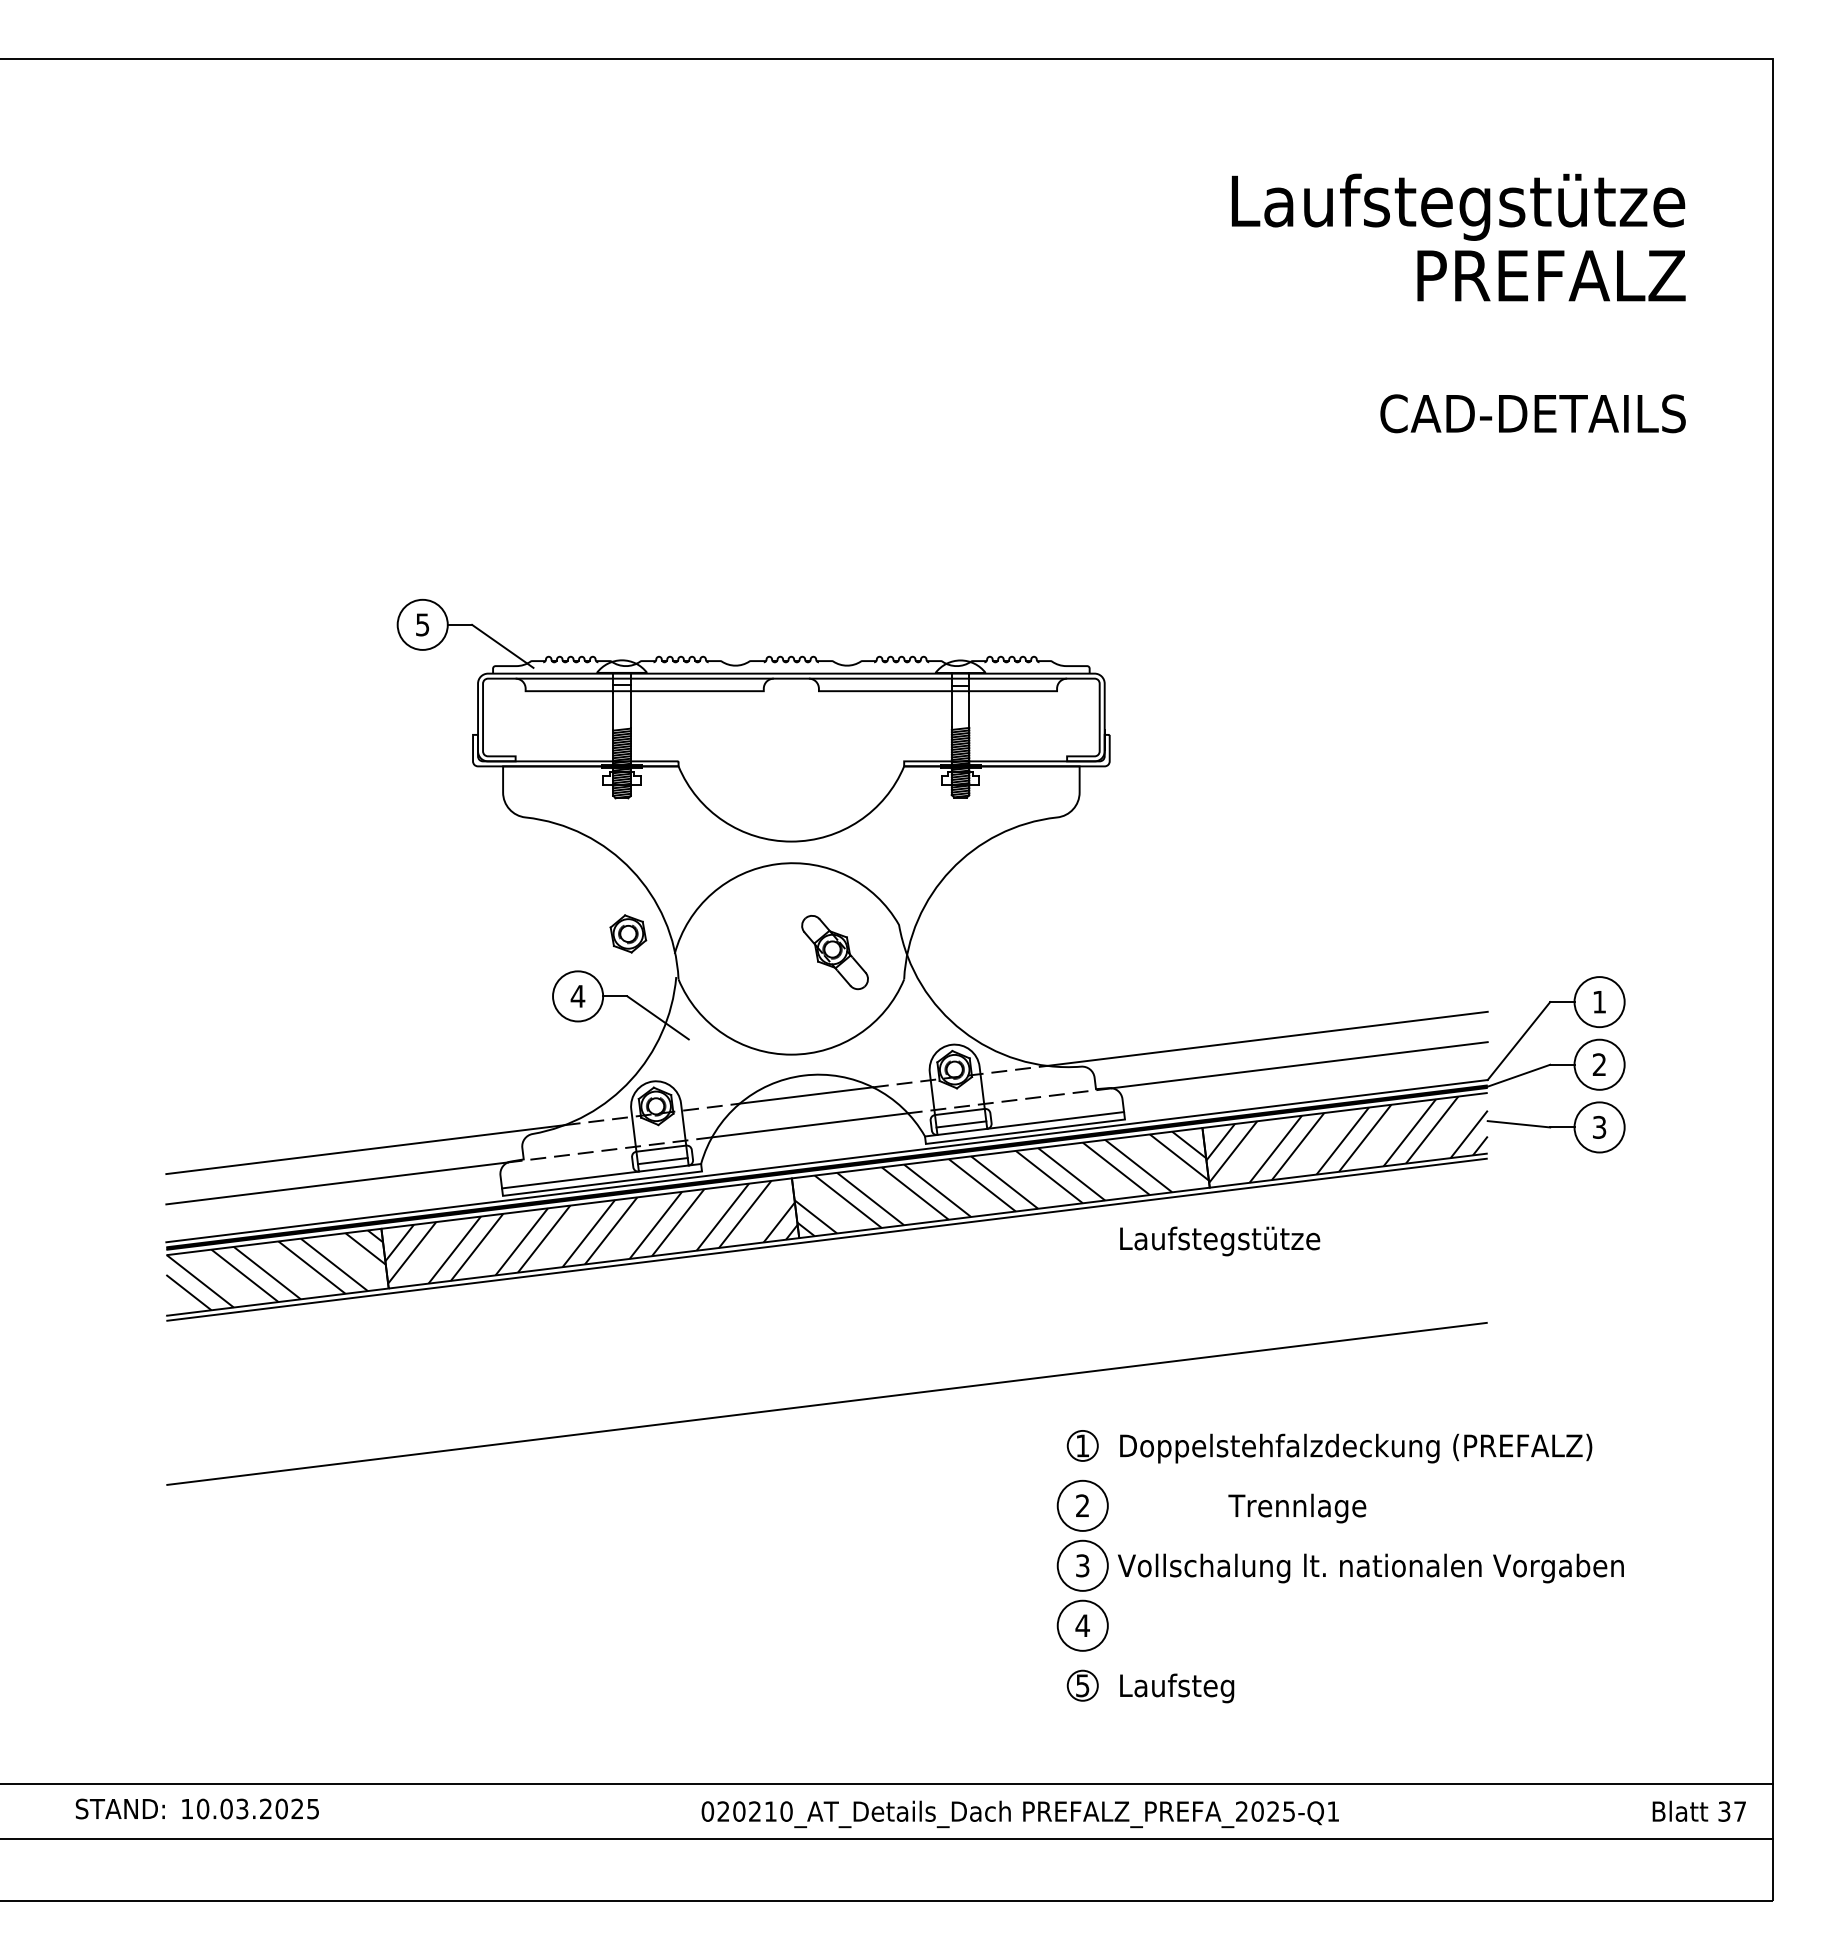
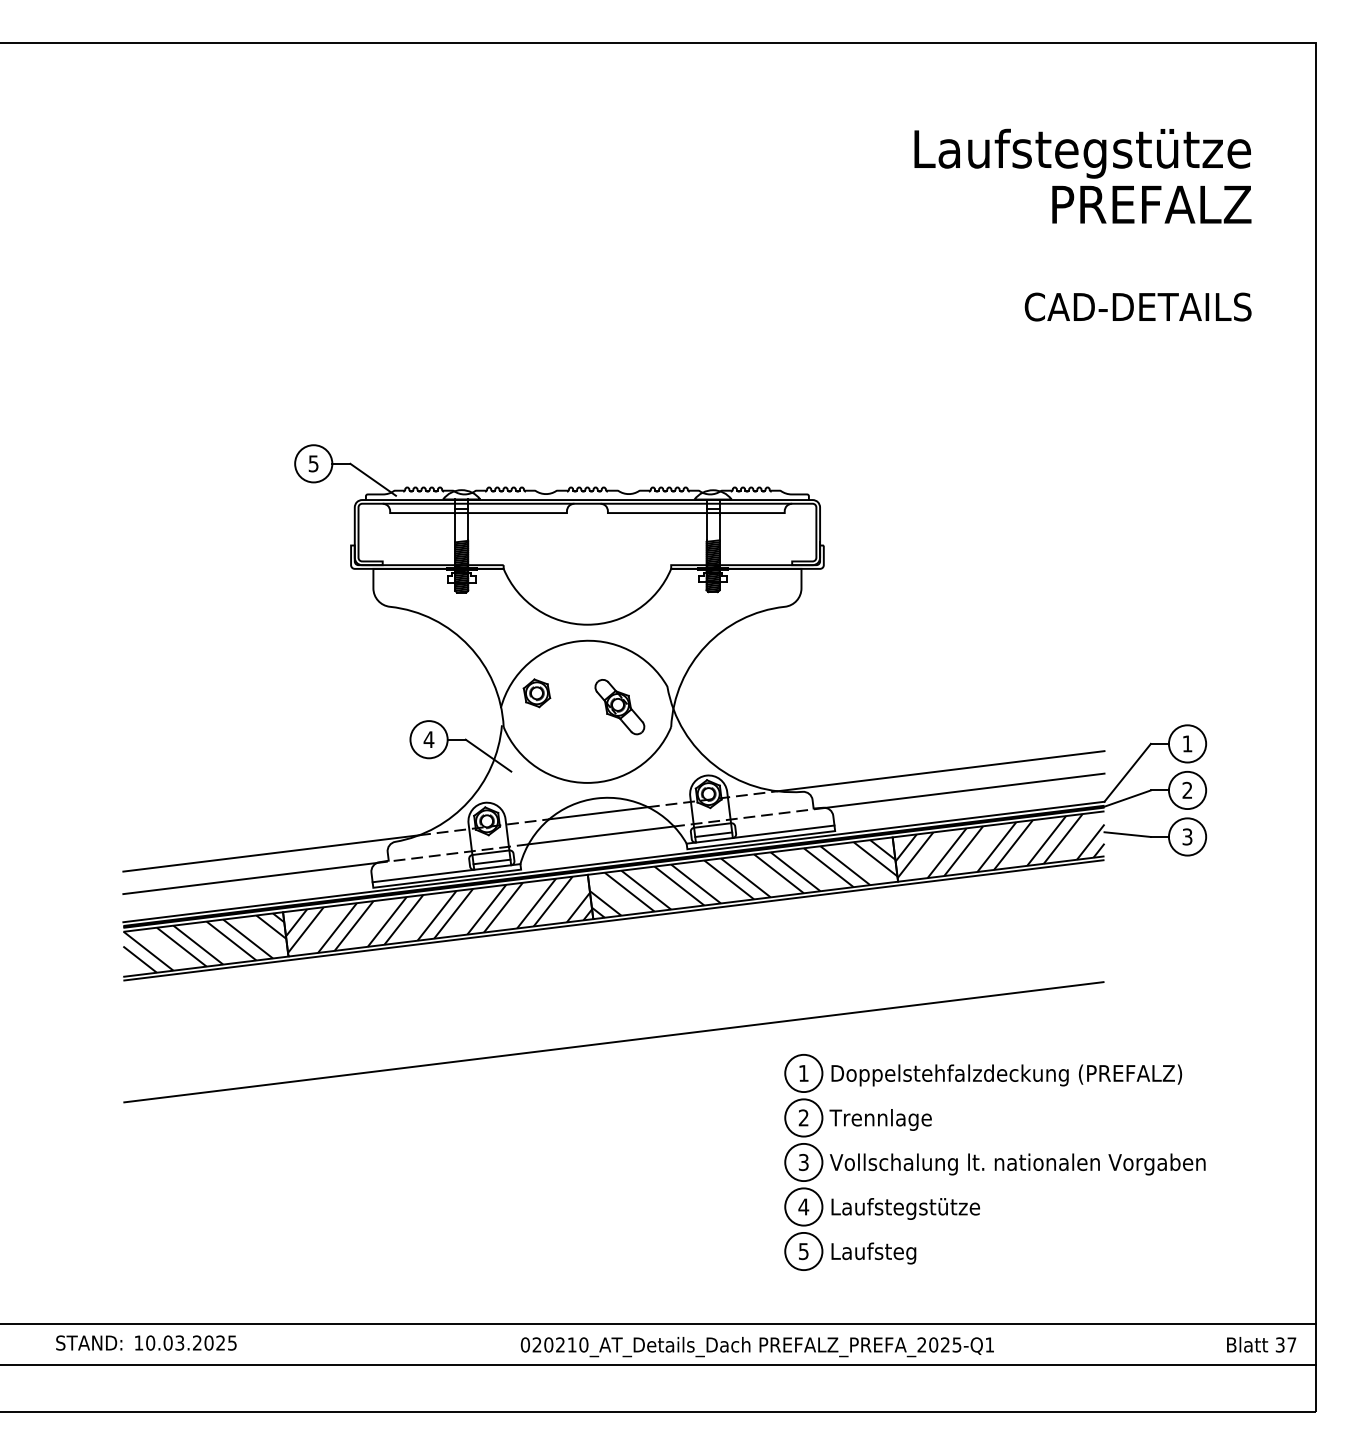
part: (628, 933) -> (537, 692), moved
text: (1220, 1241) -> (906, 1209), moved
circle: (1082, 1445) -> (803, 1073), size x1.67
text: (1297, 1508) -> (880, 1119), moved
circle: (1082, 1685) -> (803, 1251), size x1.67

